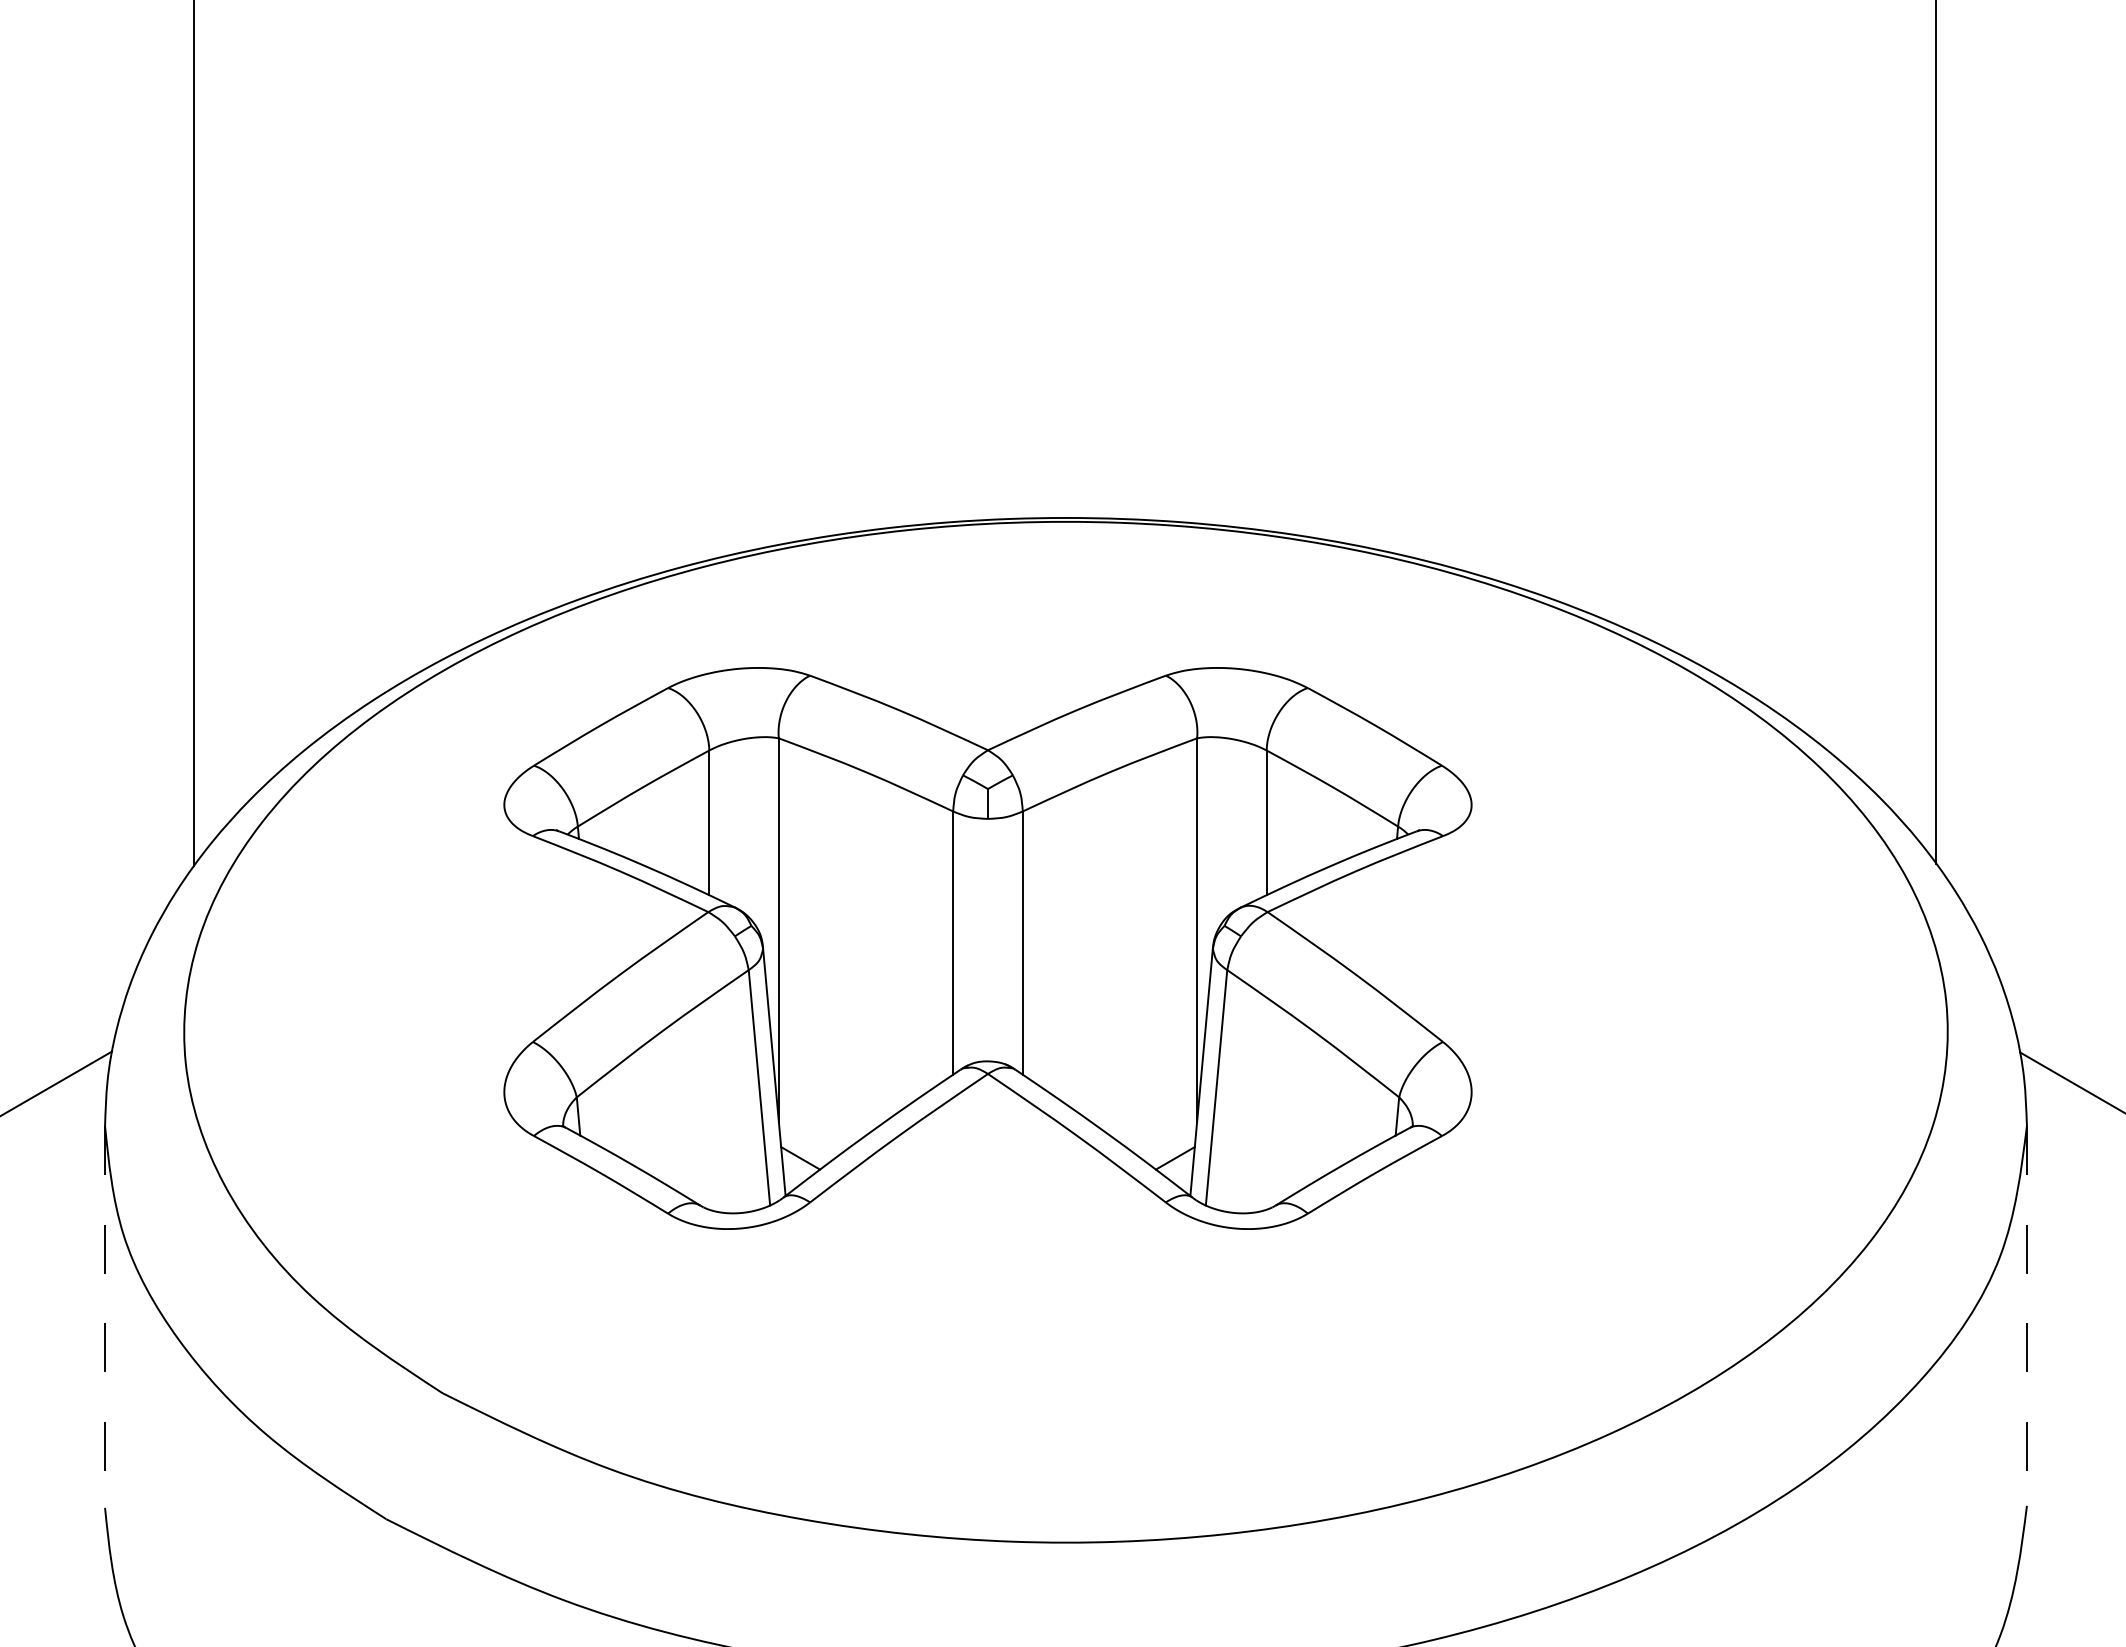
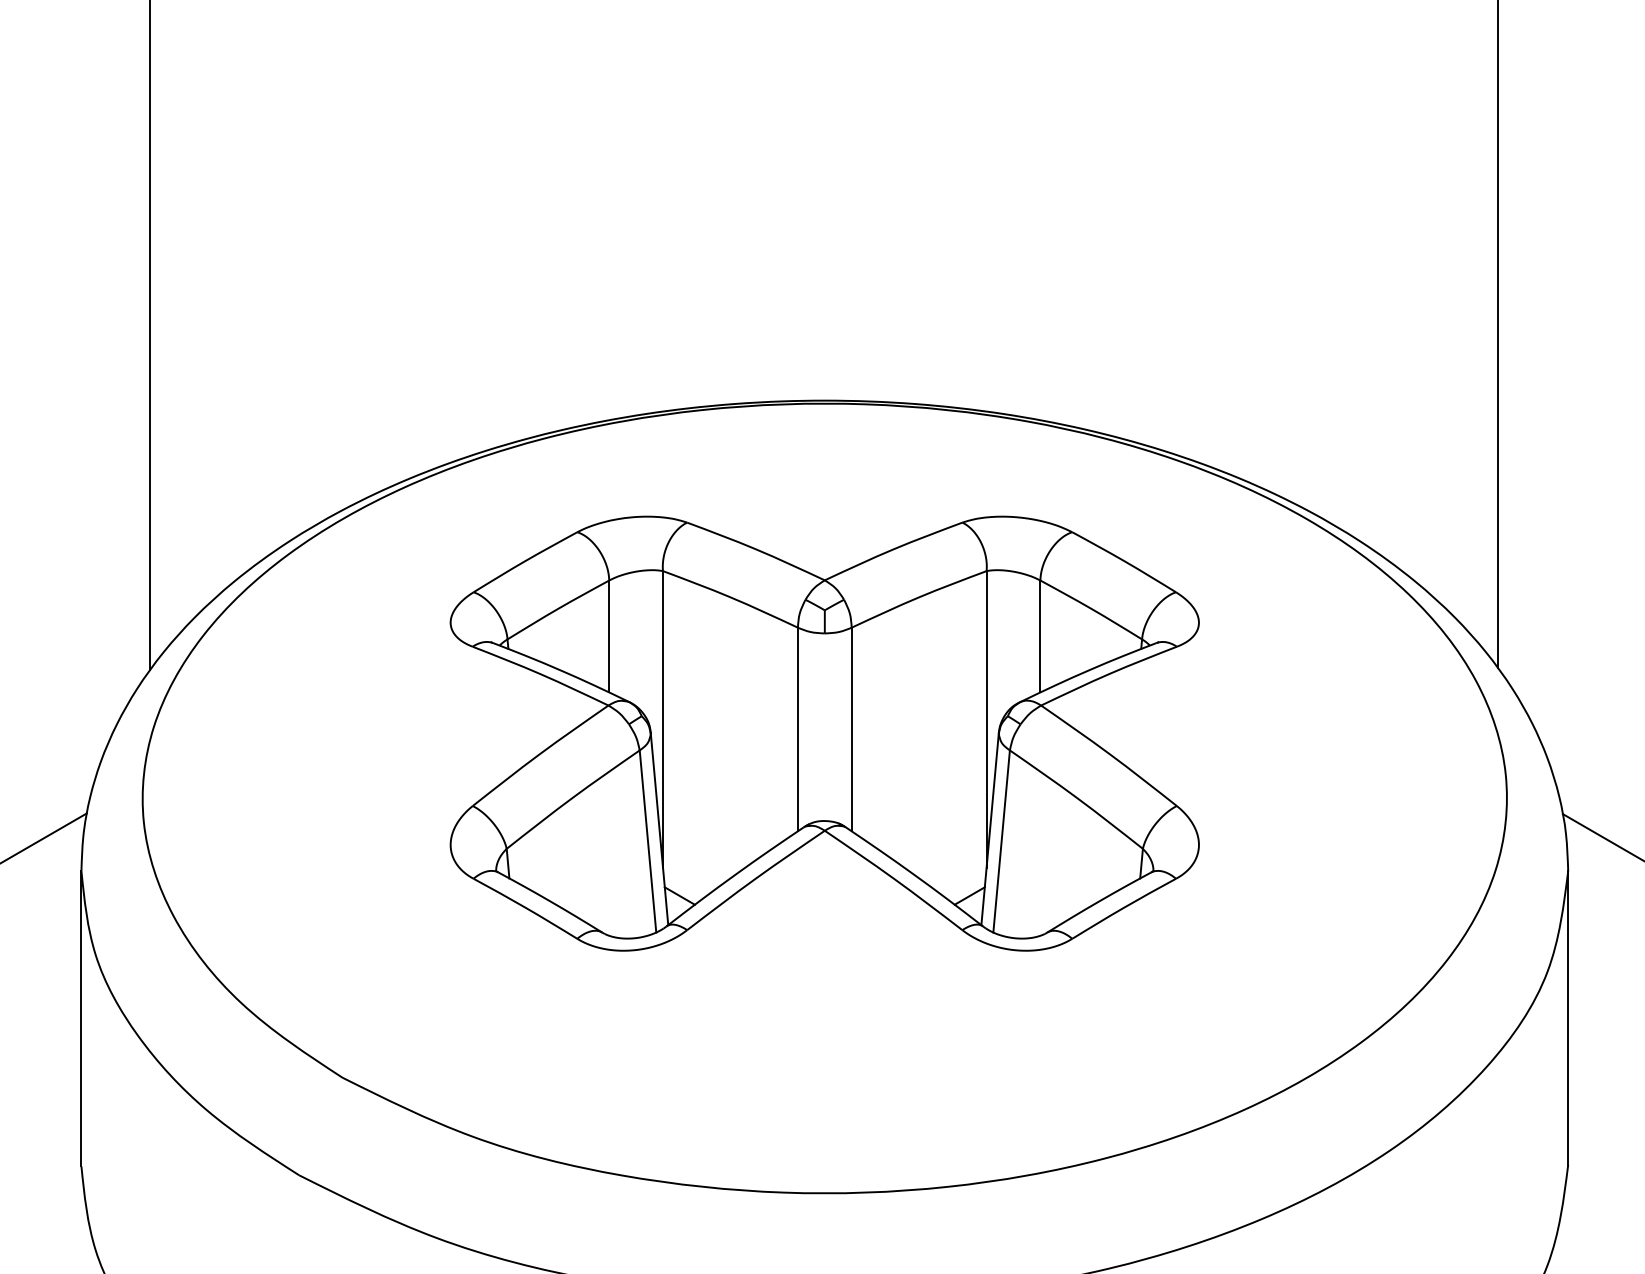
part: (987, 948) -> (824, 733), moved
line: (2026, 1315) -> (1567, 1017), dashed -> solid
line: (105, 1316) -> (81, 1018), dashed -> solid

